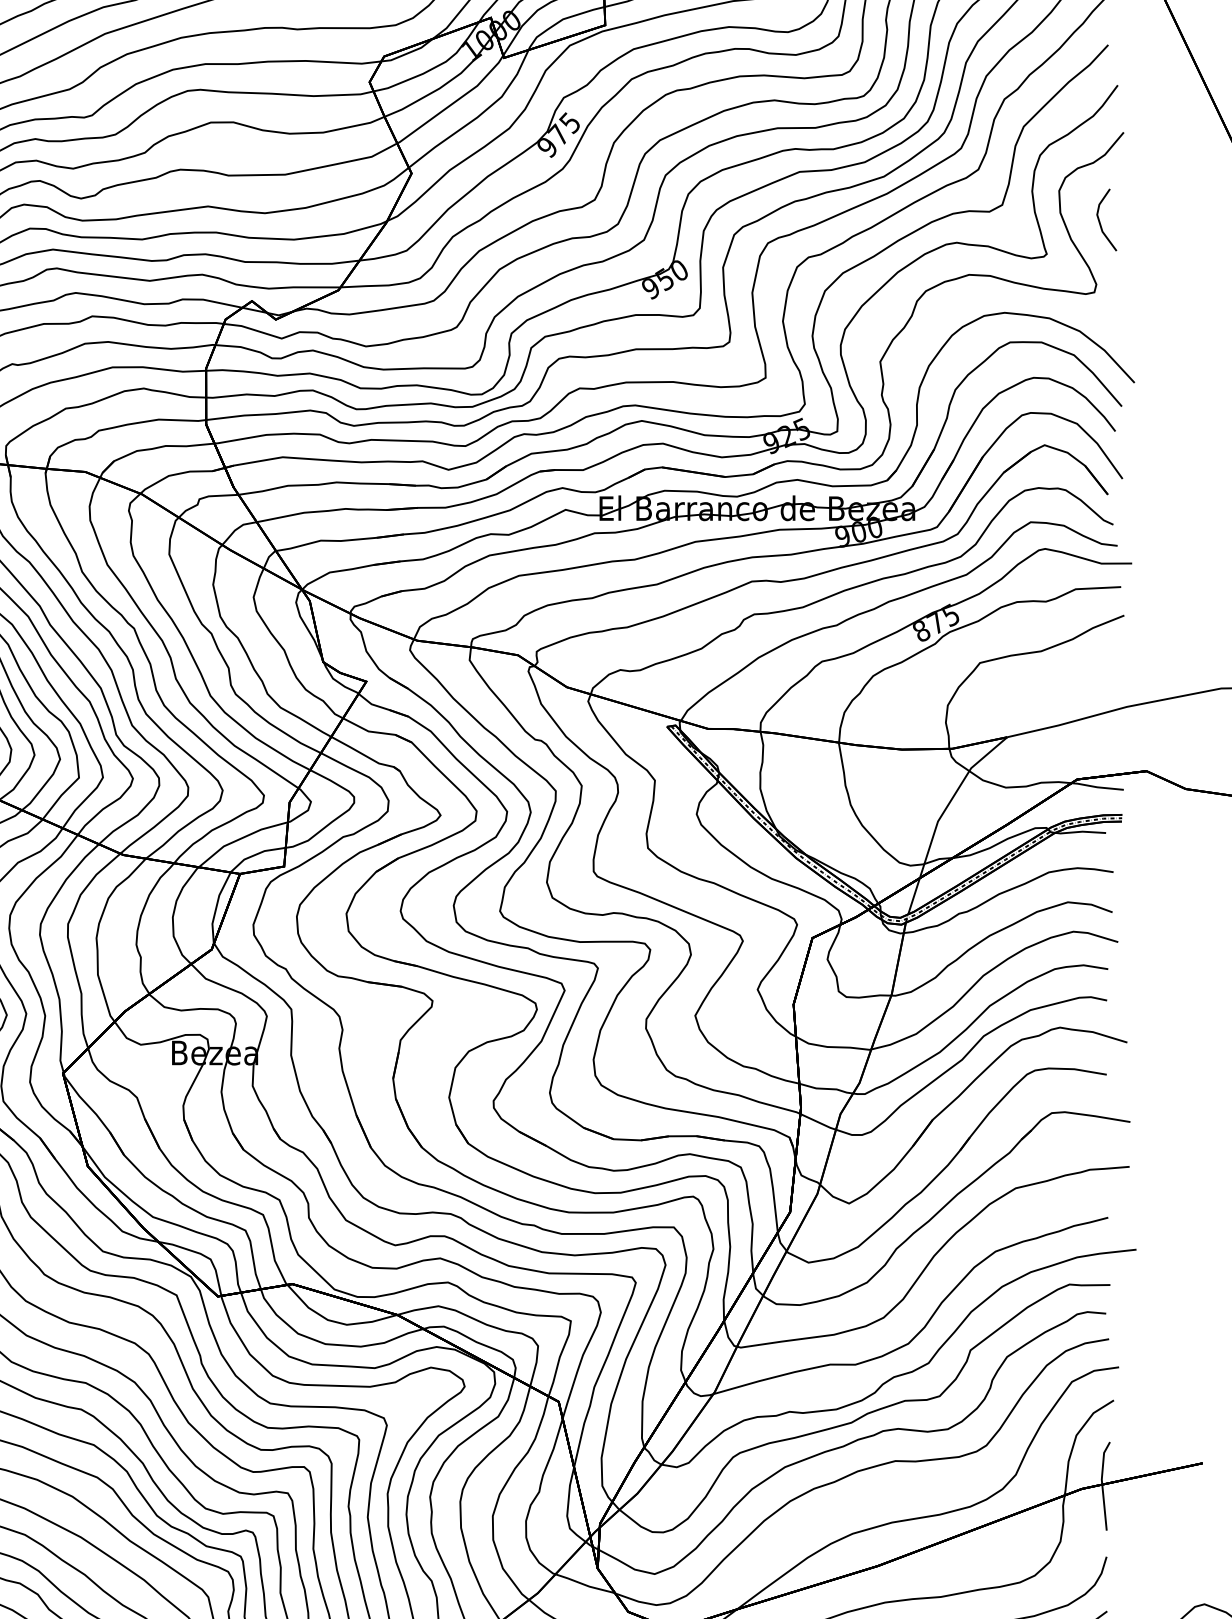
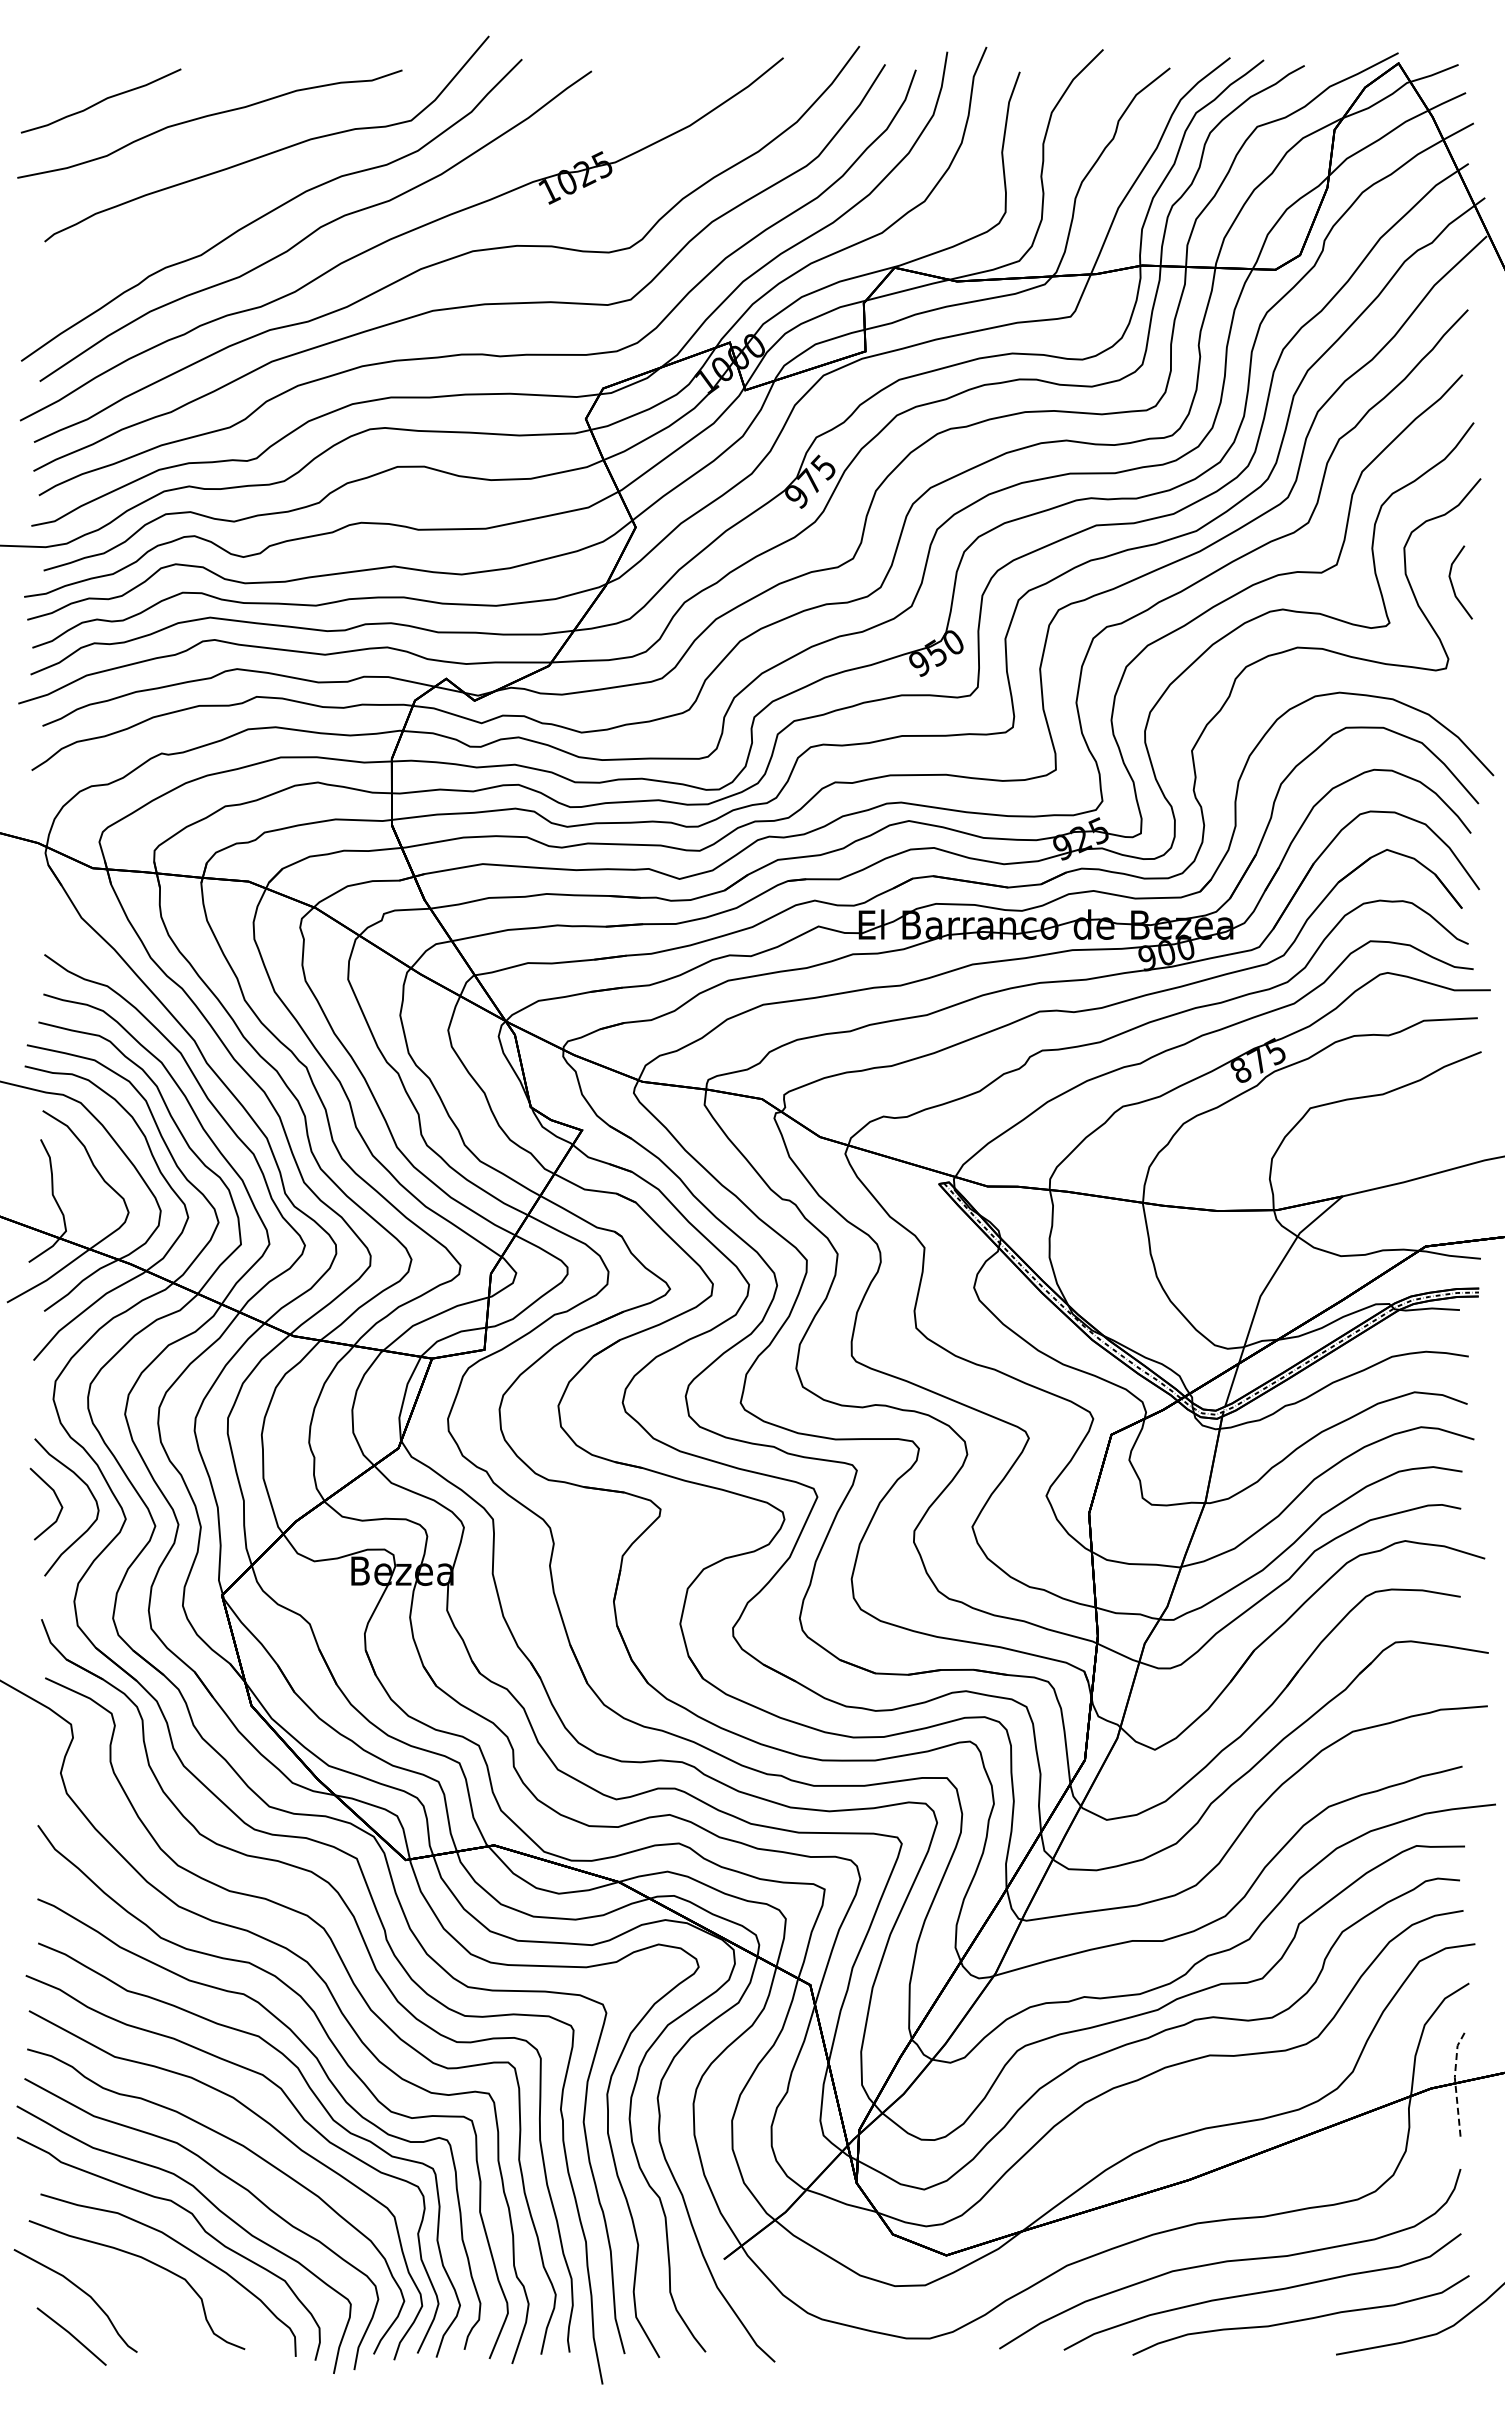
line: (1102, 1484) -> (1455, 2083), solid -> dashed

